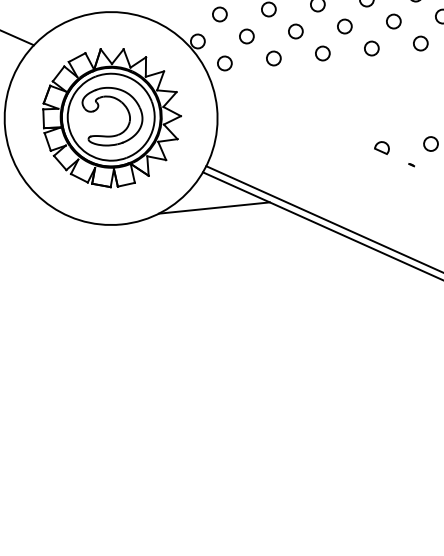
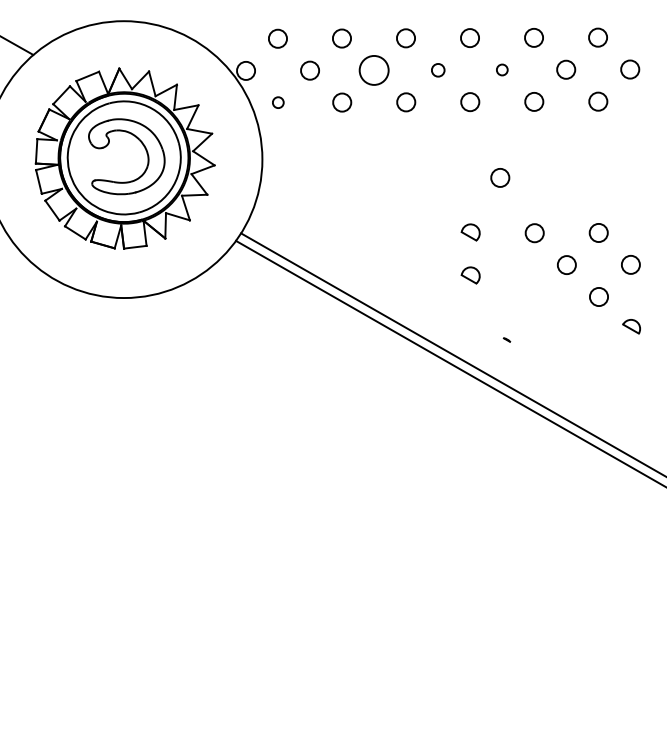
circle: (394, 21) -> (502, 69), size x0.6
circle: (345, 26) -> (438, 70), size x0.7
circle: (295, 31) -> (373, 70), size x1.6
circle: (225, 63) -> (278, 102), size x0.6
circle: (400, 103) -> (500, 177), added
part: (411, 164) -> (506, 339), moved
part: (385, 181) -> (470, 275), added
line: (213, 208) -> (245, 288), removed

